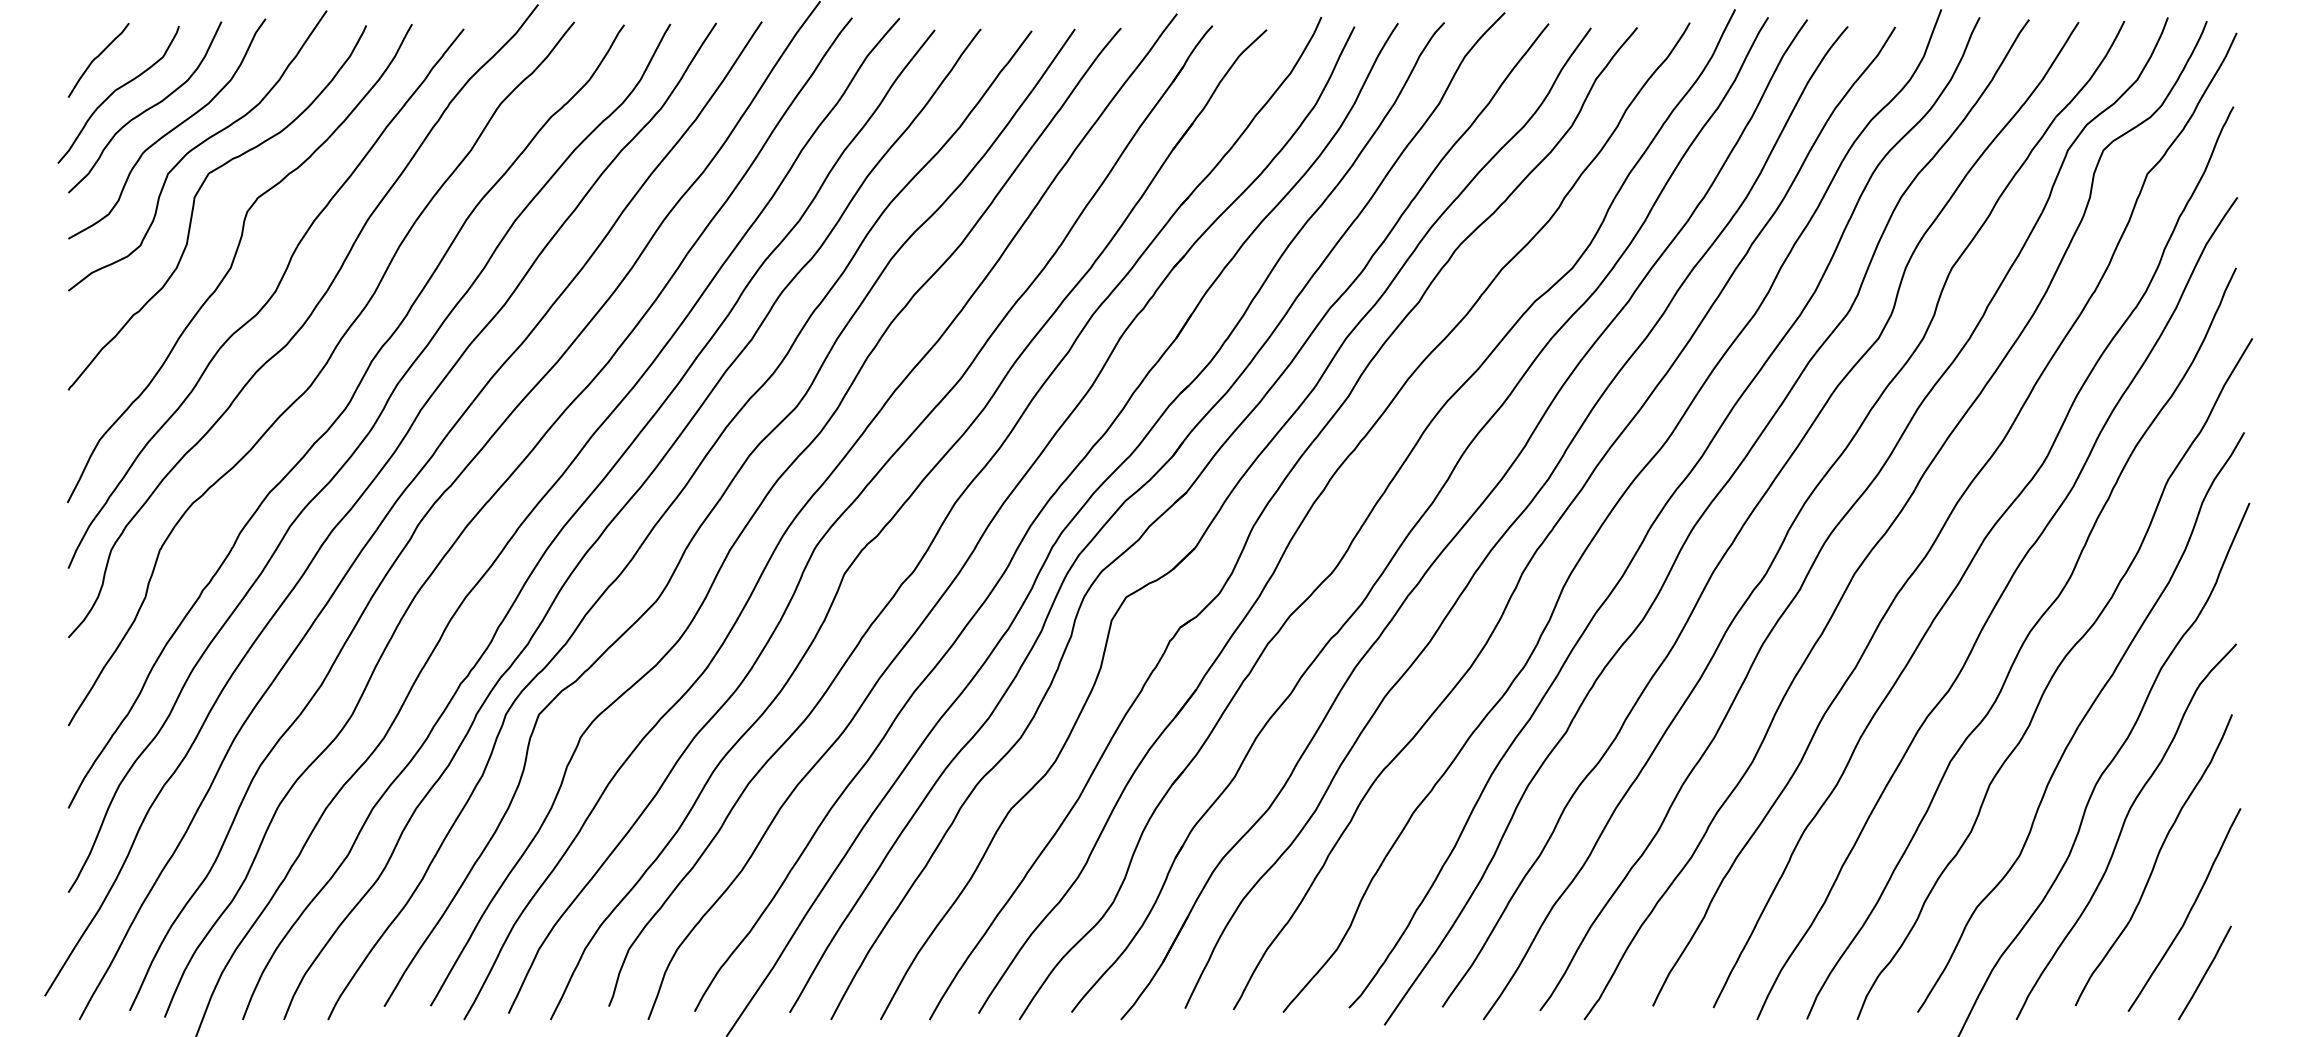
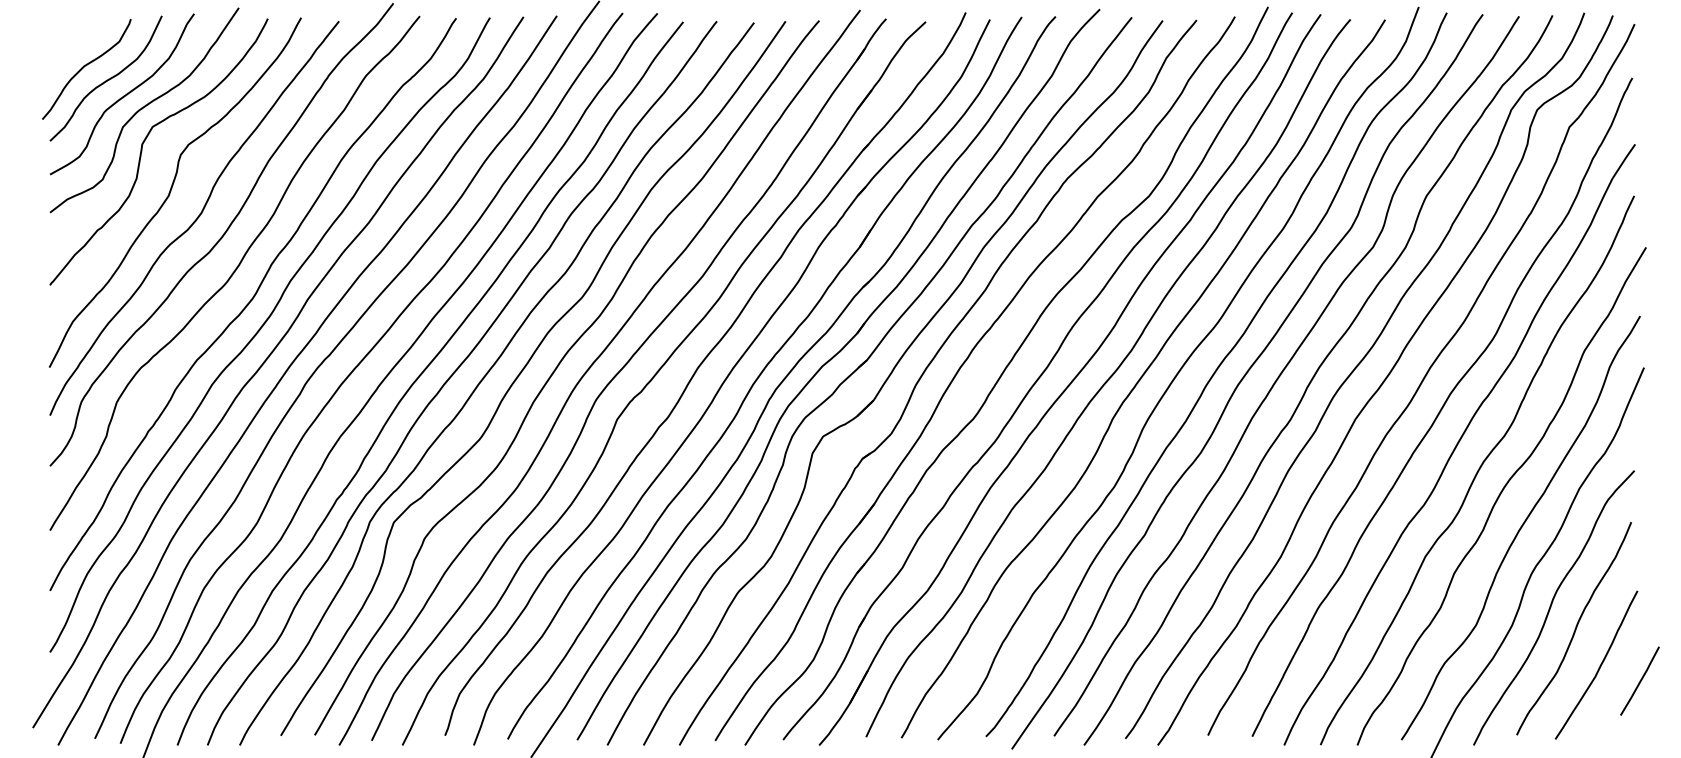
curve: (98, 57) -> (72, 42), removed
curve: (2205, 972) -> (1640, 680), moved

